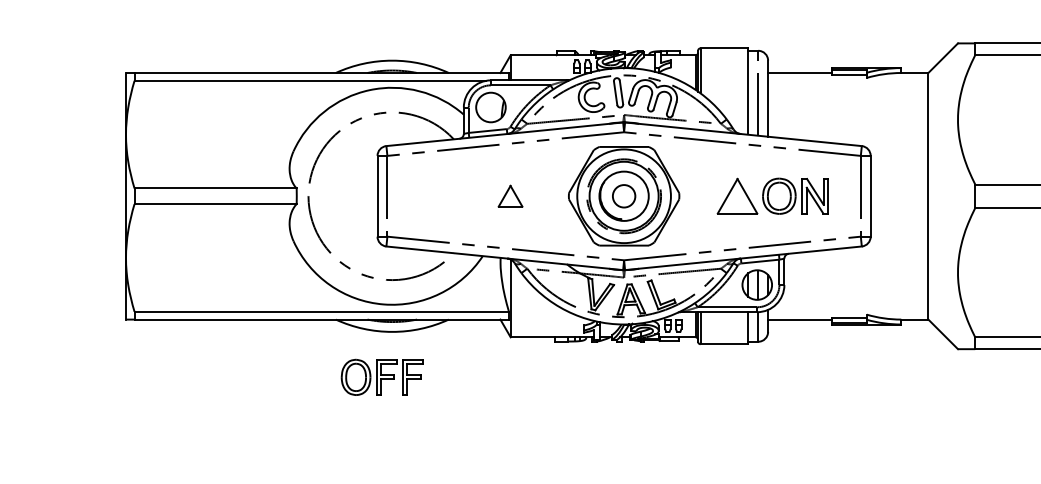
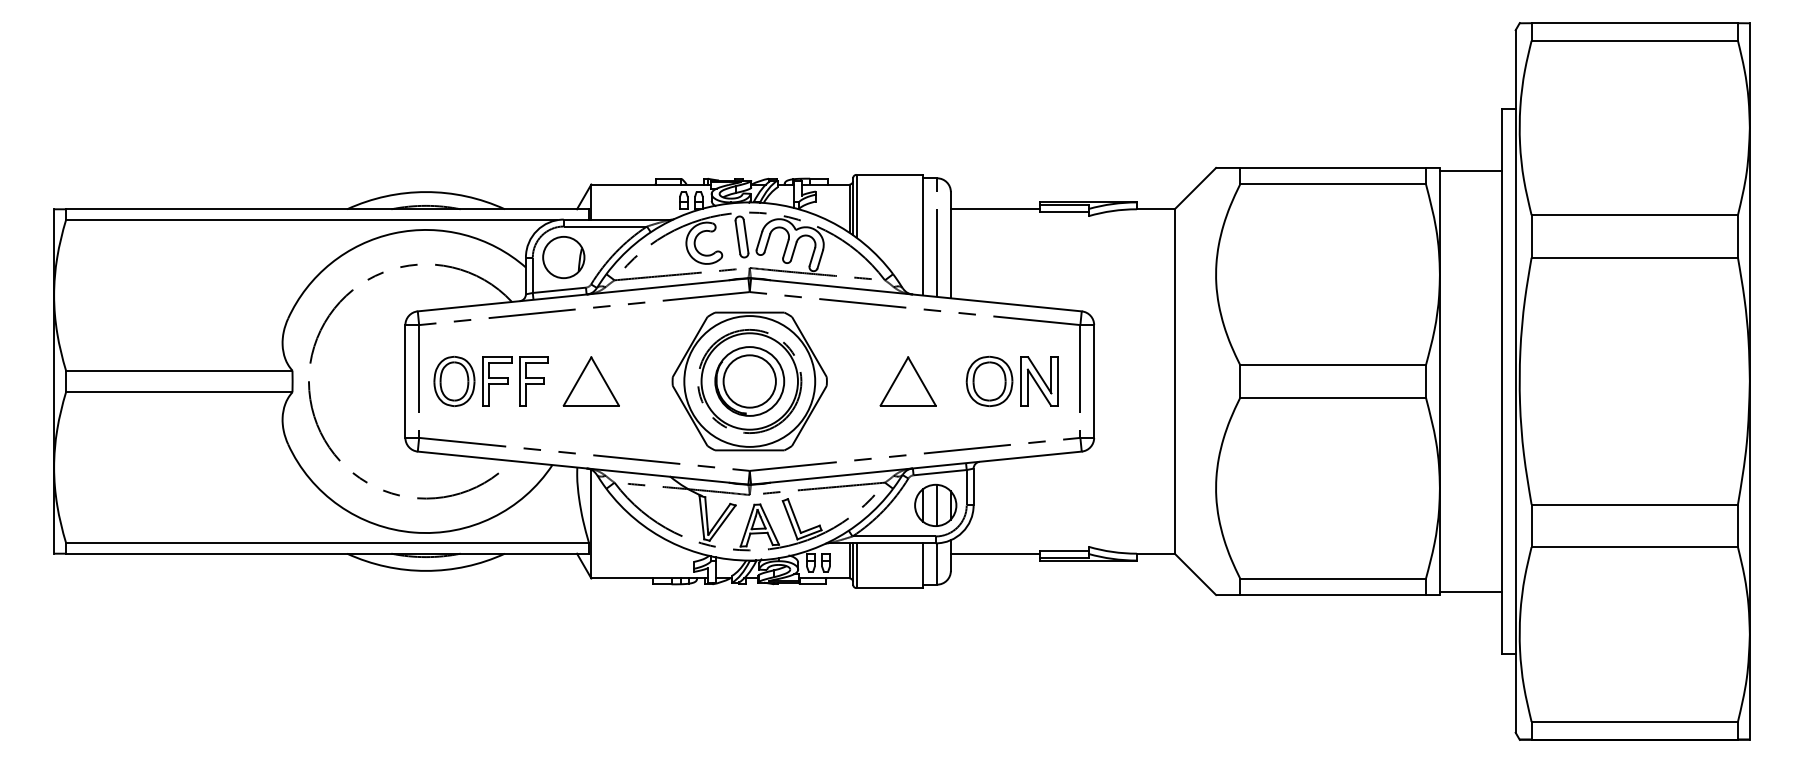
part: (510, 196) -> (590, 381), size x1.67
circle: (623, 196) -> (749, 381), size x1.67
part: (795, 196) -> (1011, 381), moved
part: (381, 376) -> (490, 380), moved

